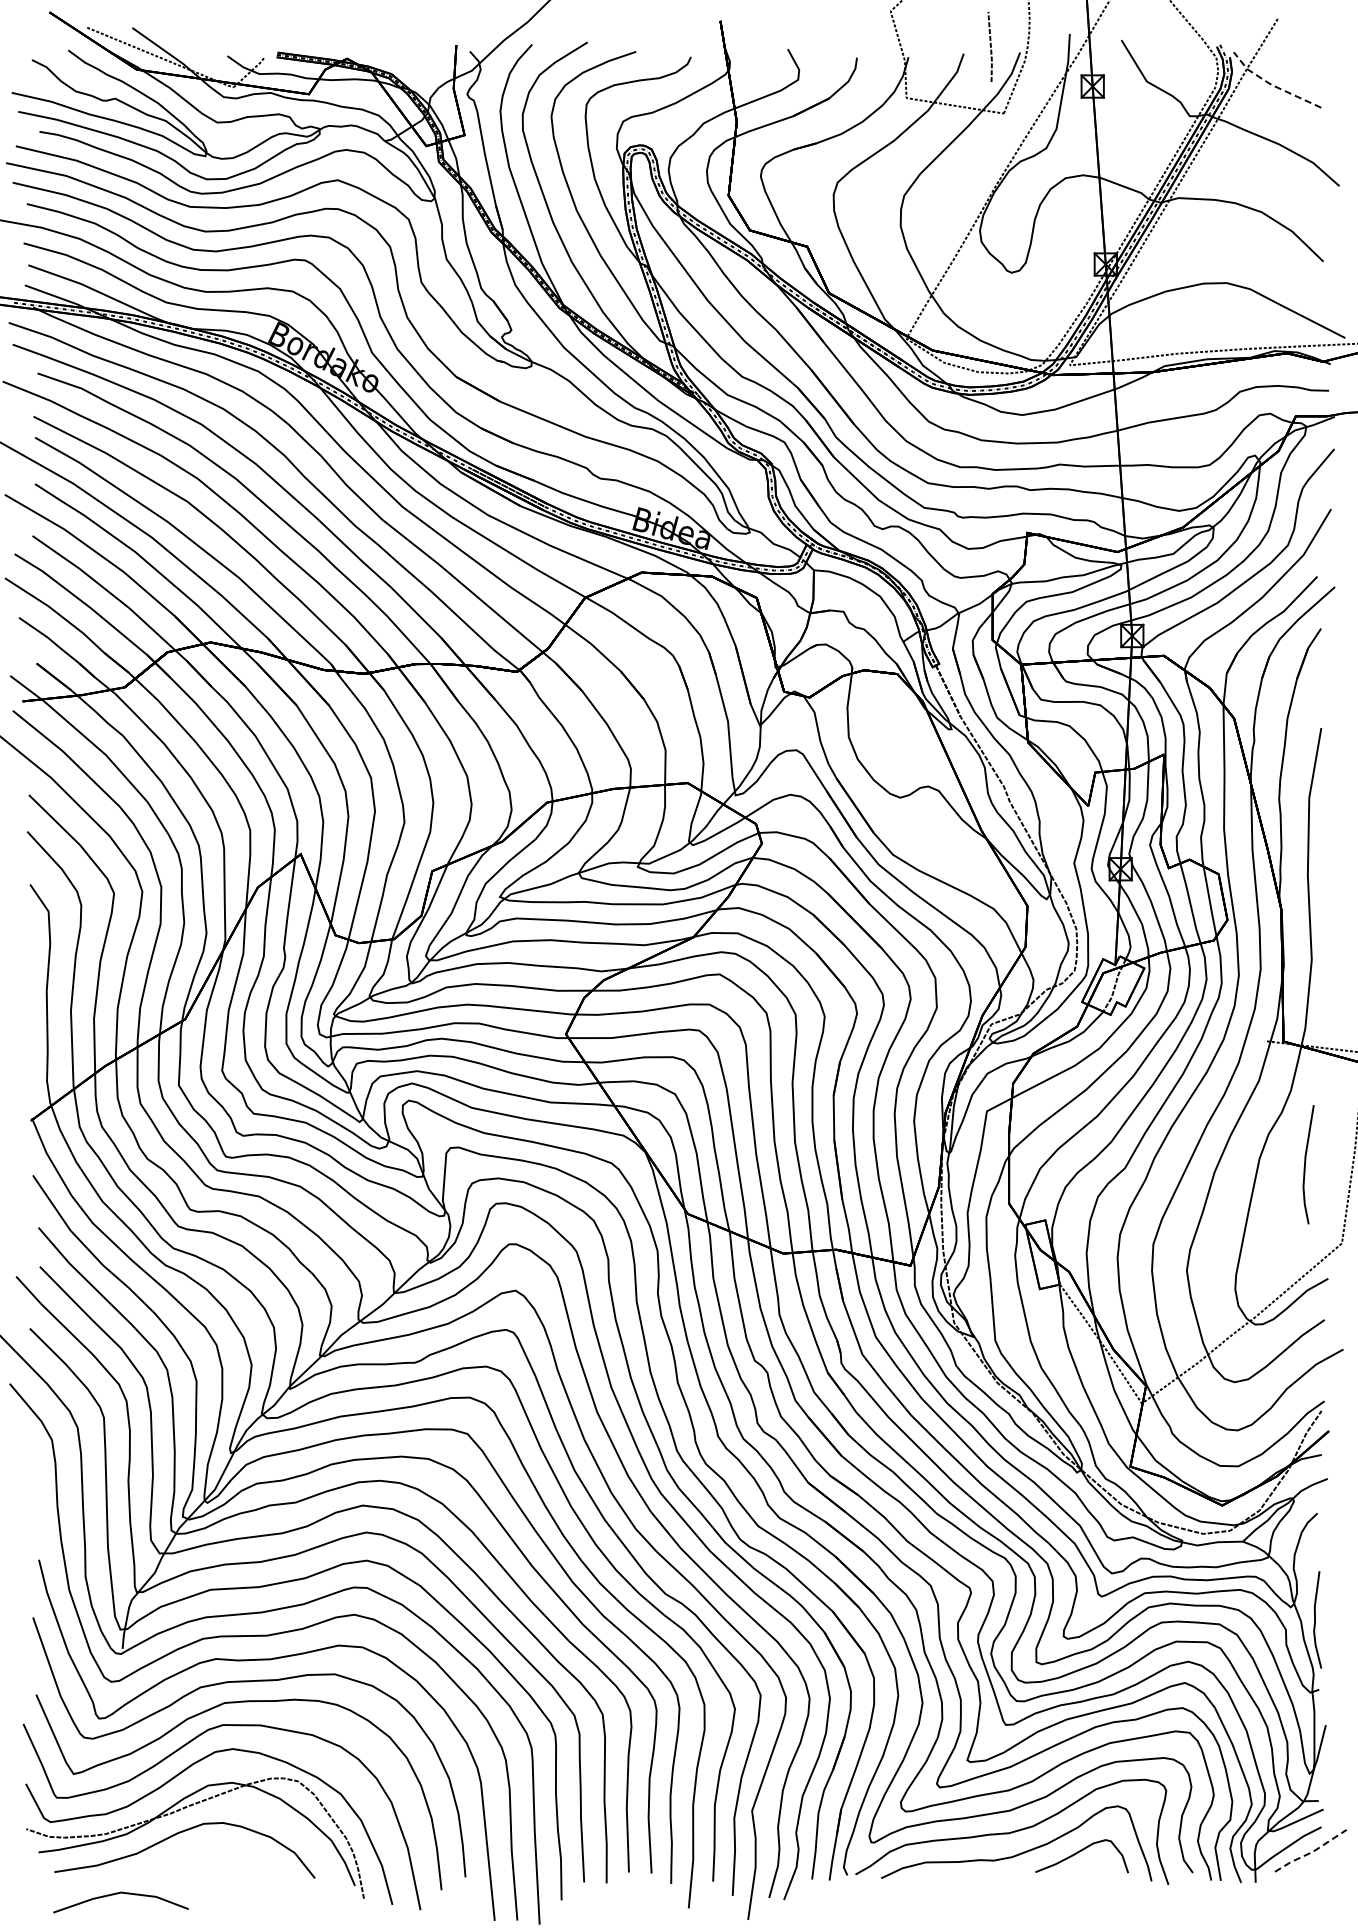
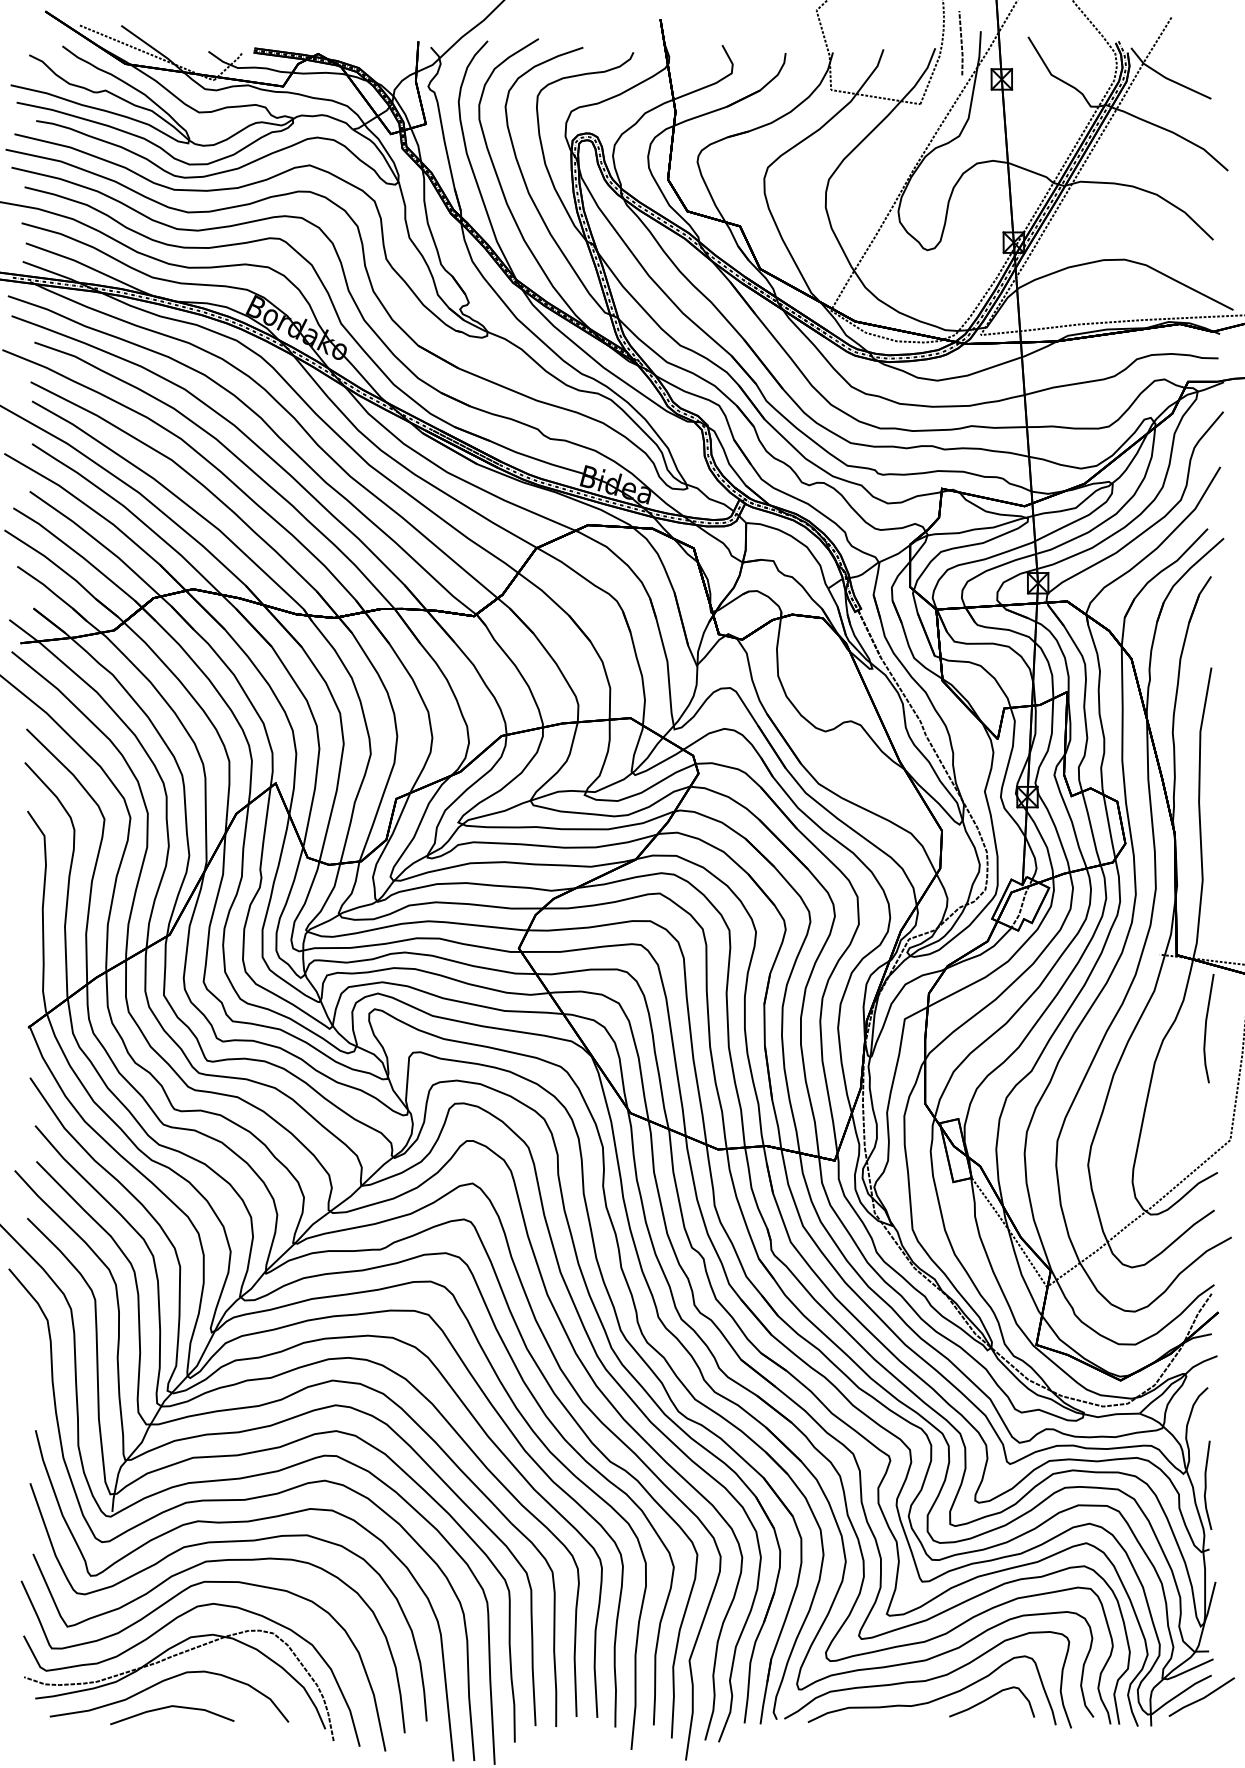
line: (989, 45) -> (960, 41), moved
line: (1272, 85) -> (1166, 78), dashed -> solid
line: (1305, 1164) -> (1206, 1028), moved
line: (1312, 1852) -> (1203, 1698), dashed -> solid
line: (118, 1894) -> (170, 1707), moved

